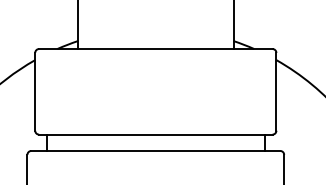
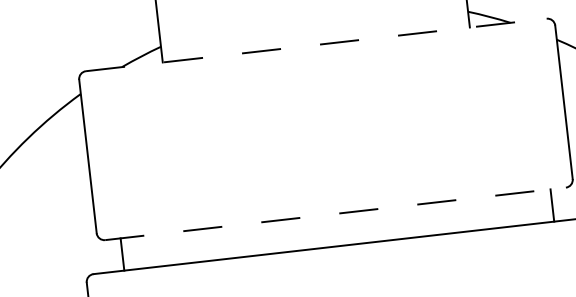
line: (155, 49) -> (315, 45), solid -> dashed
line: (155, 134) -> (334, 213), solid -> dashed

